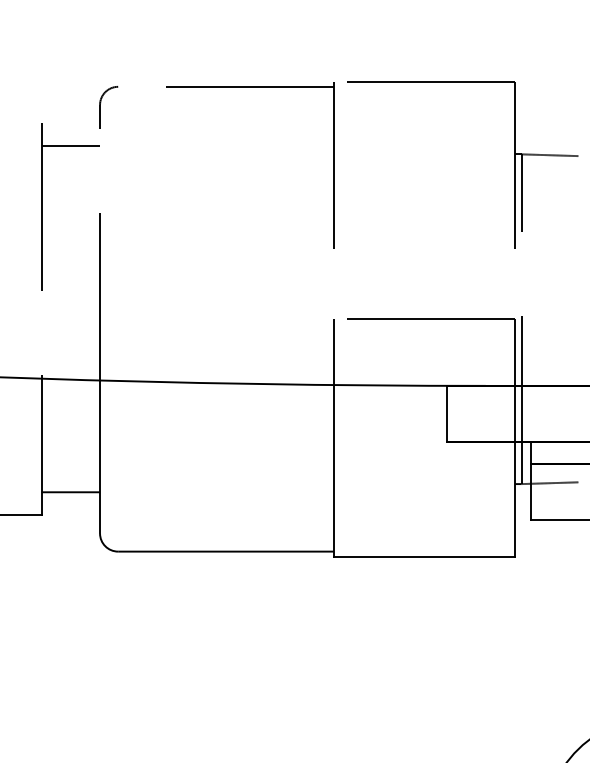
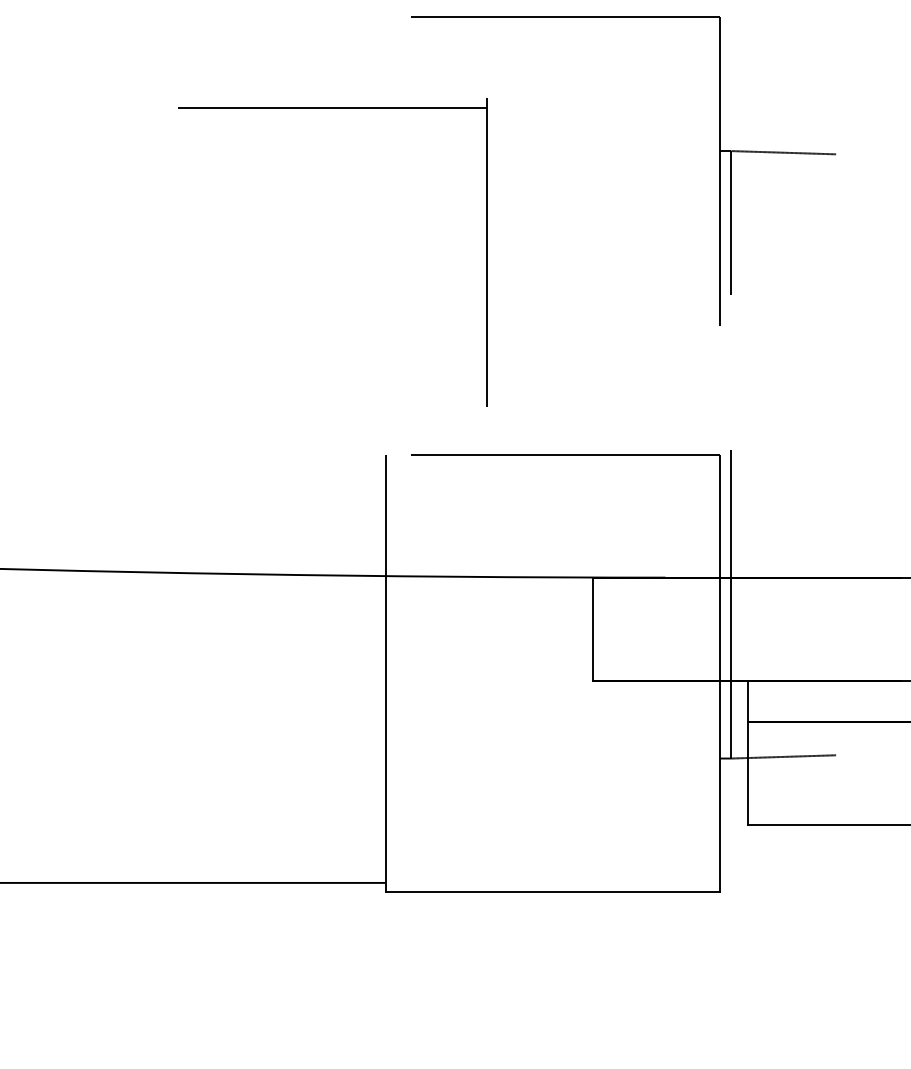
part: (250, 87) -> (333, 108), moved

